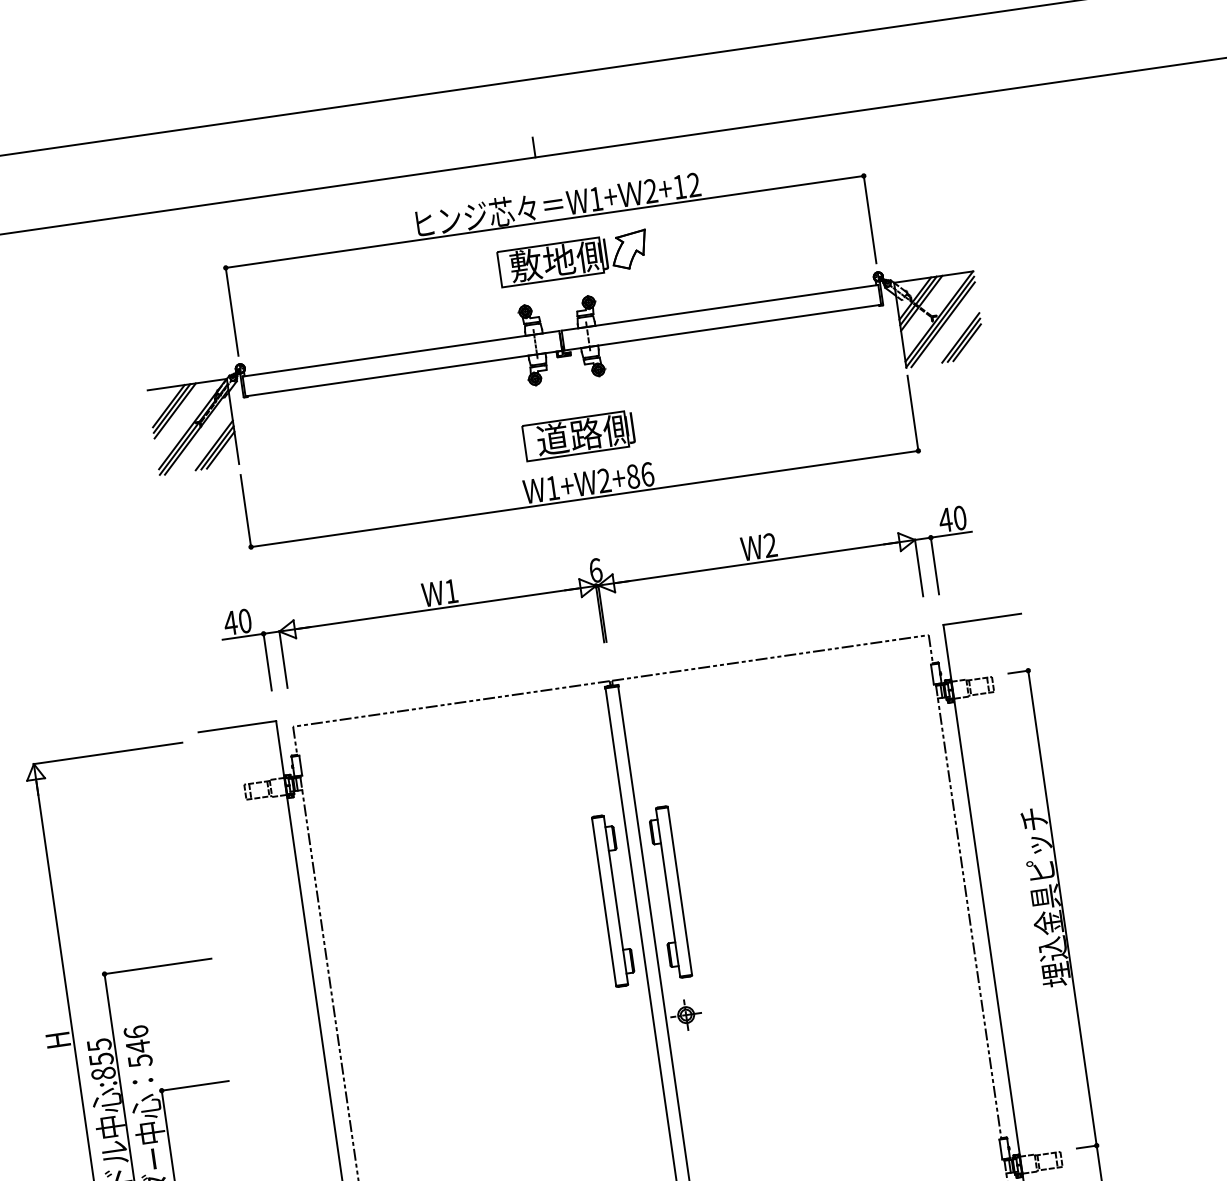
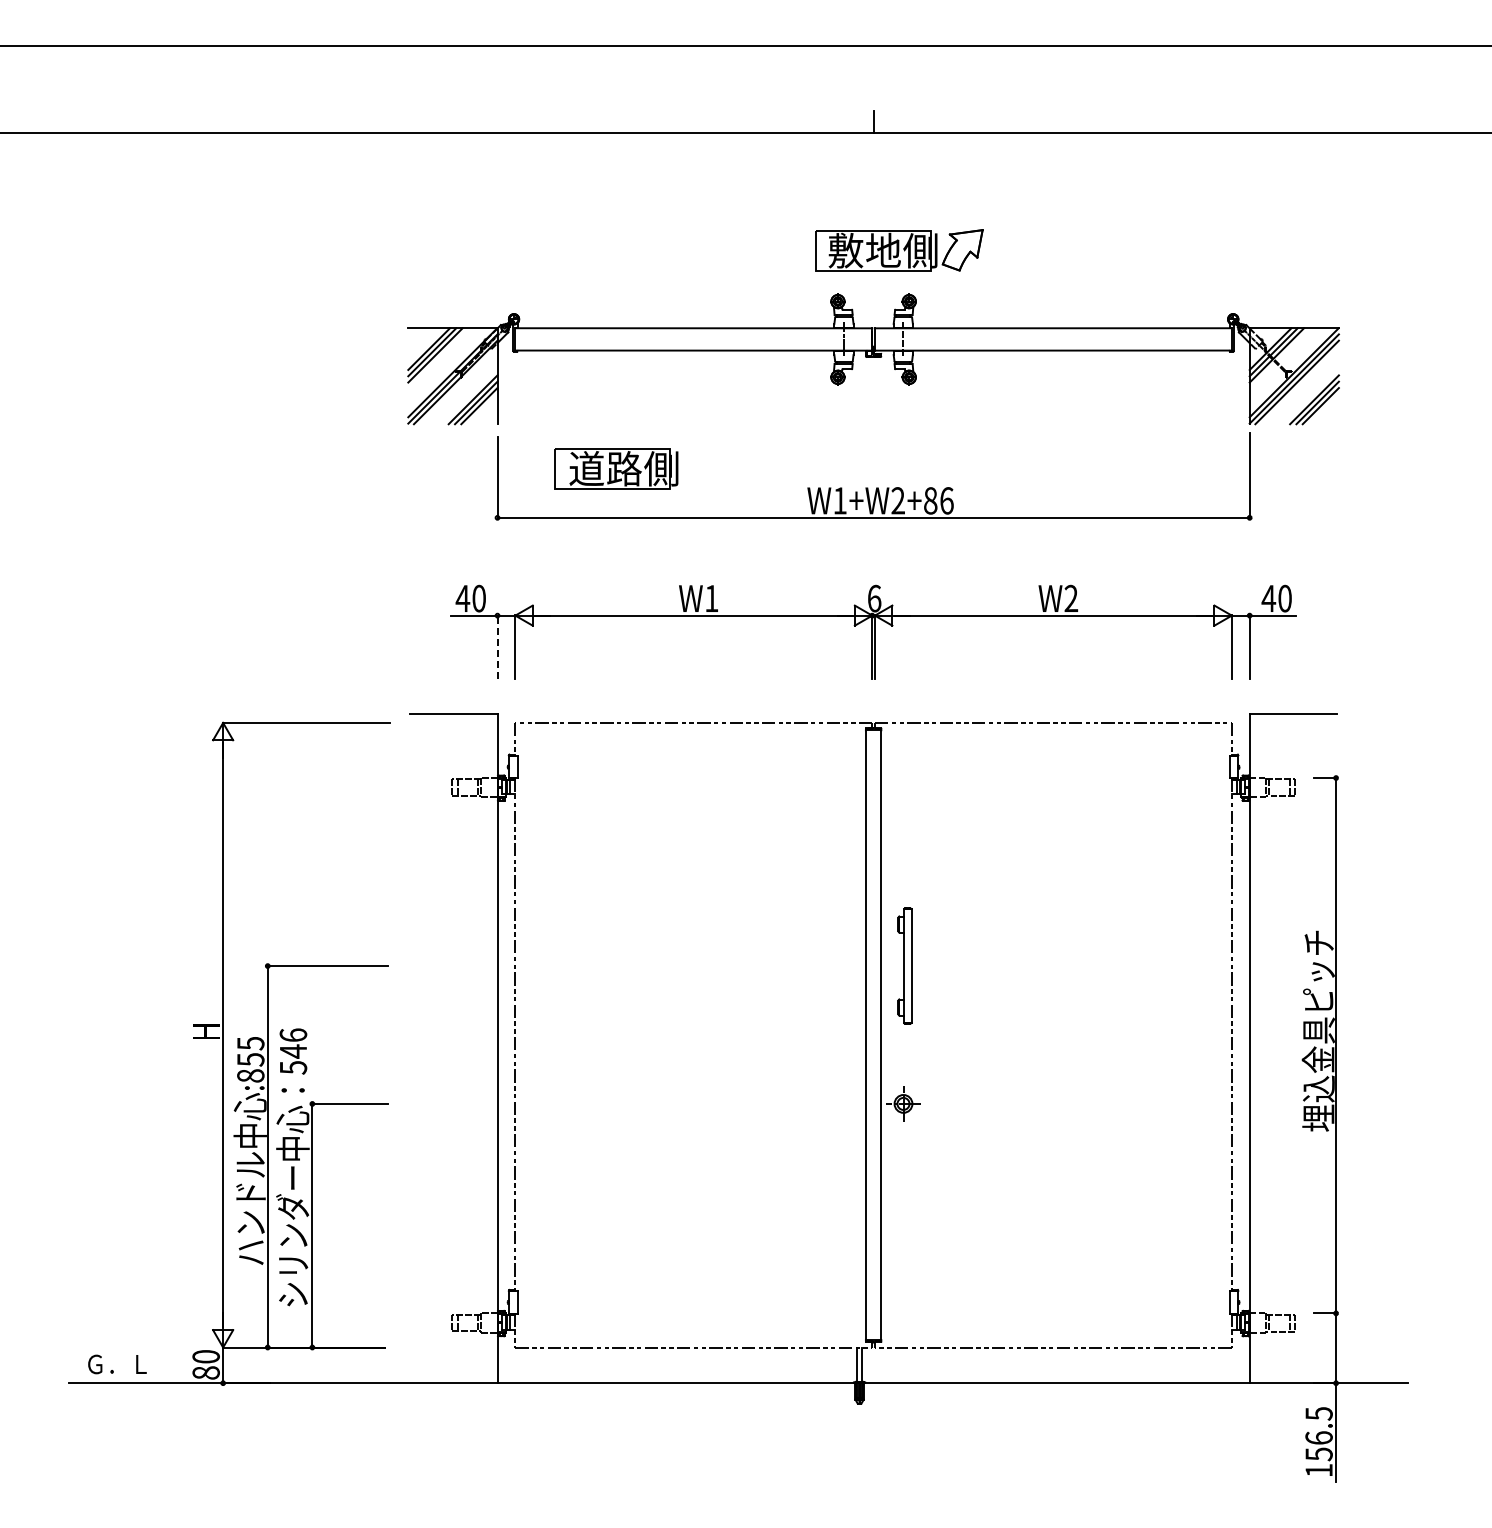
part: (544, 222) -> (873, 206), removed
part: (579, 435) -> (616, 468), moved
line: (267, 661) -> (497, 646), solid -> dashed
part: (669, 892) -> (904, 965), size x0.6
part: (613, 900) -> (841, 965), removed

